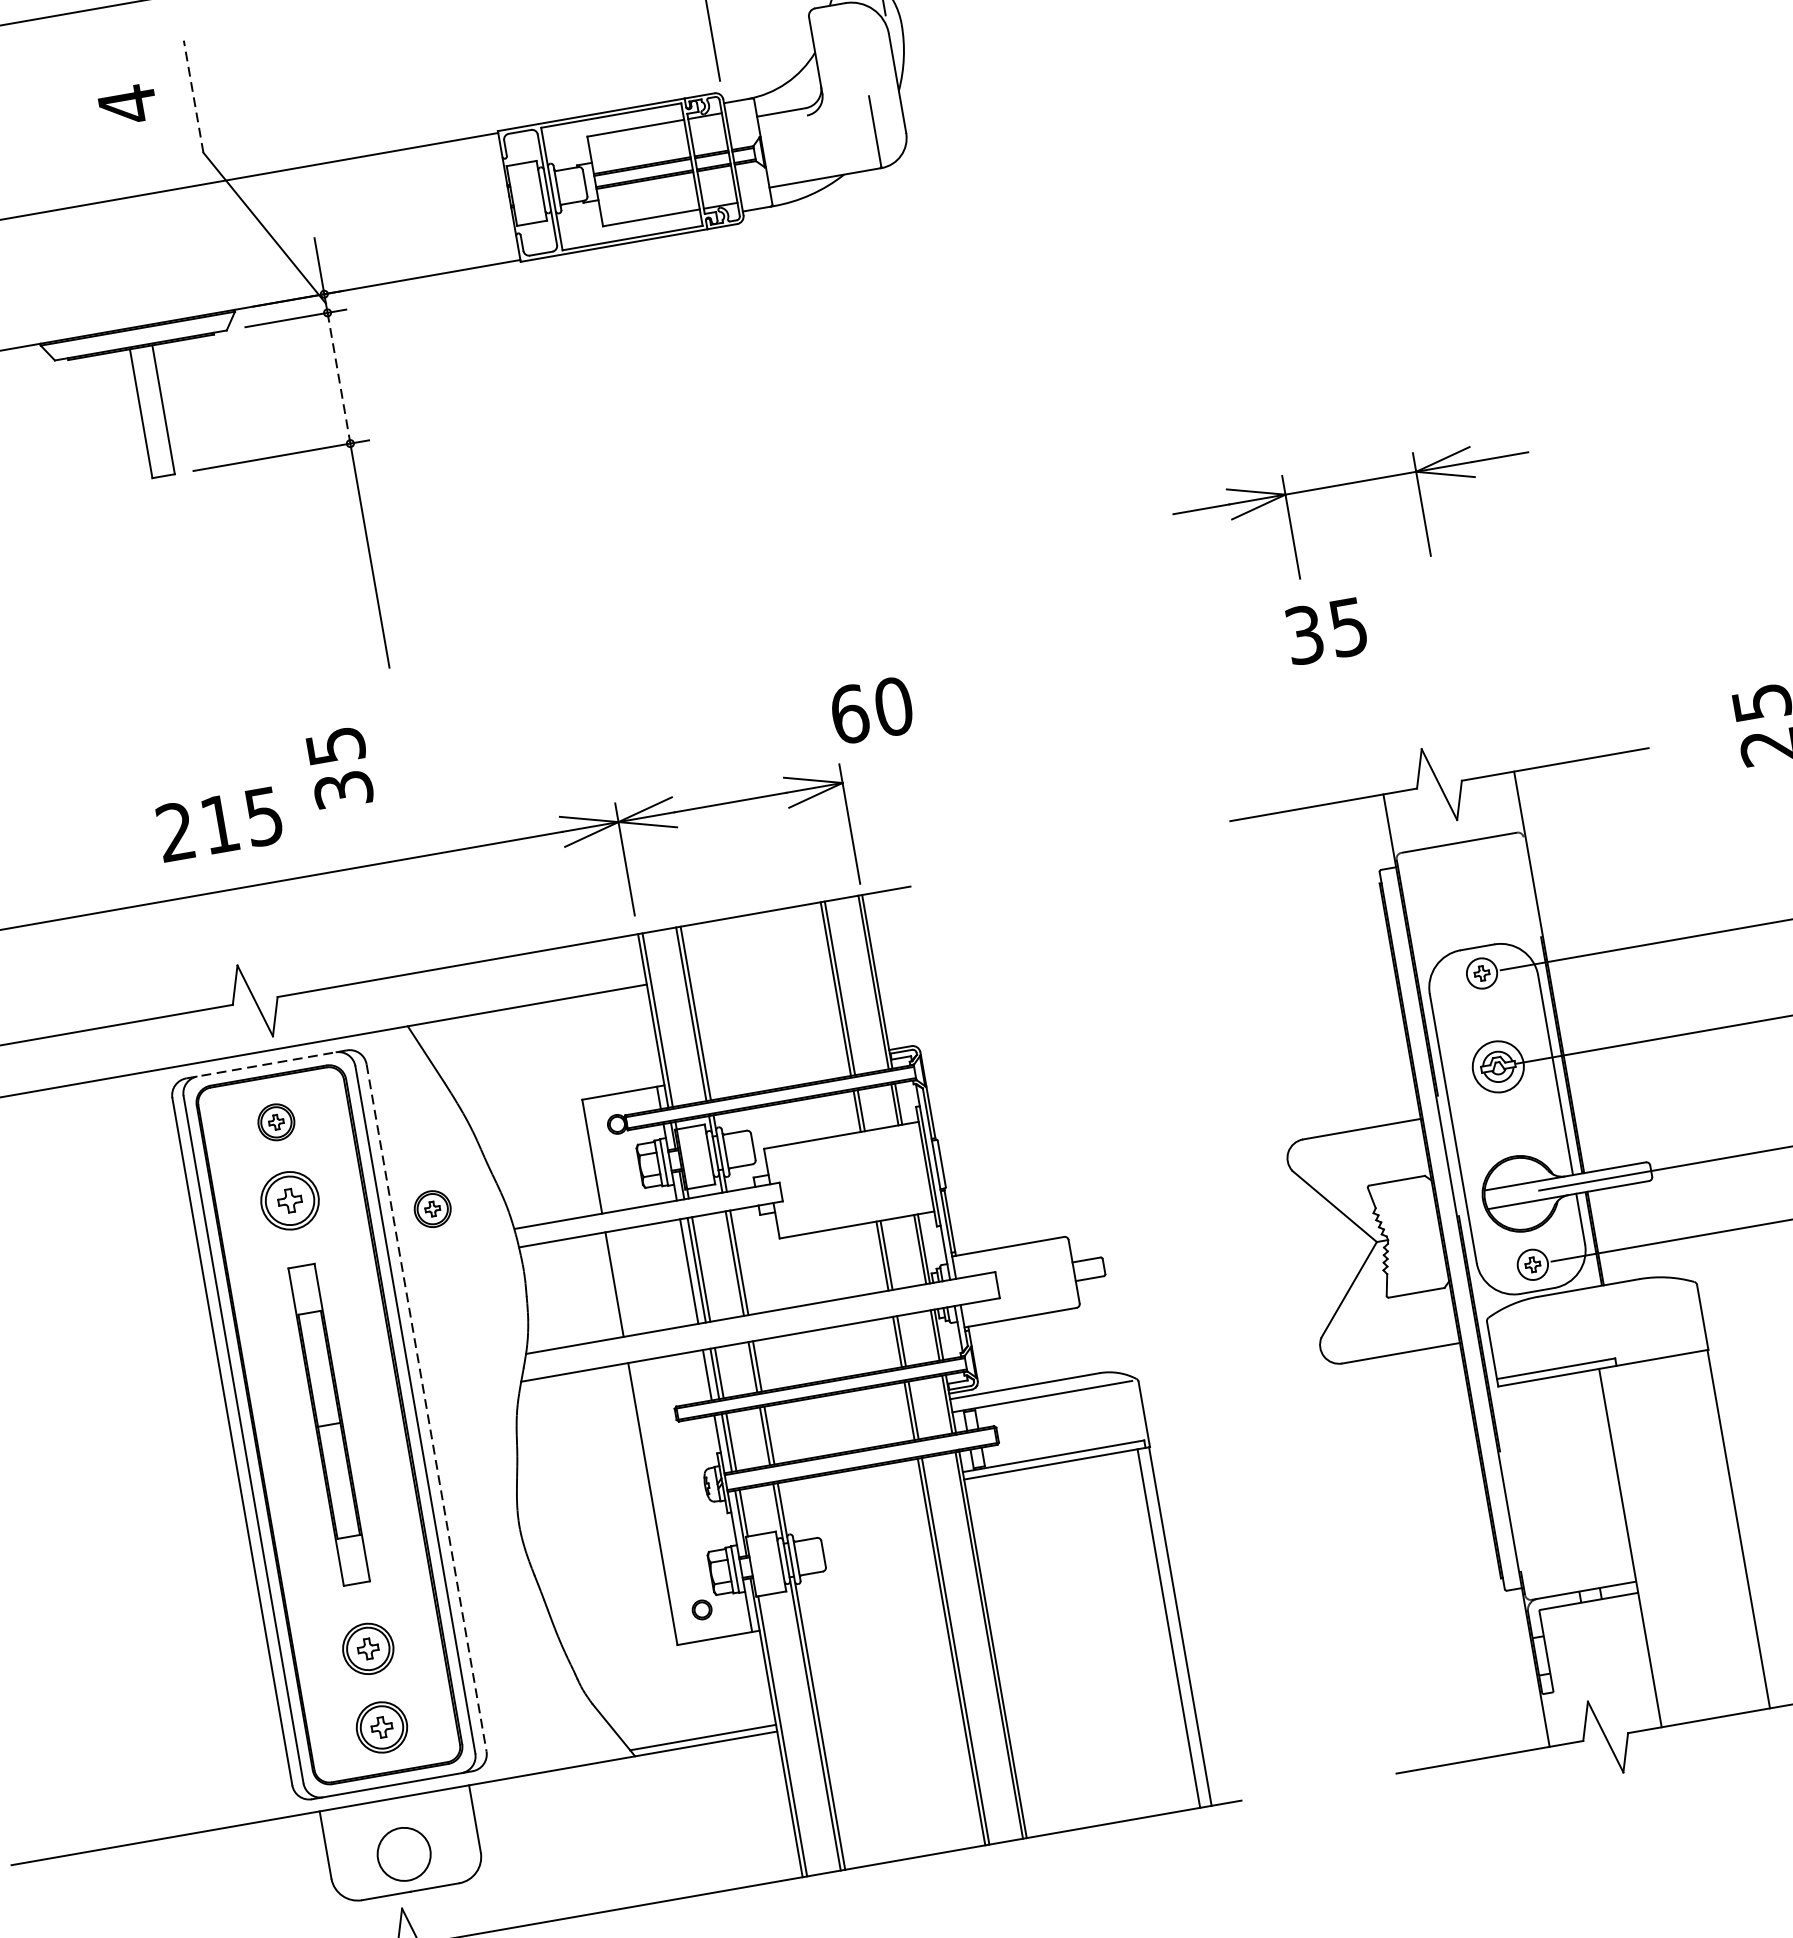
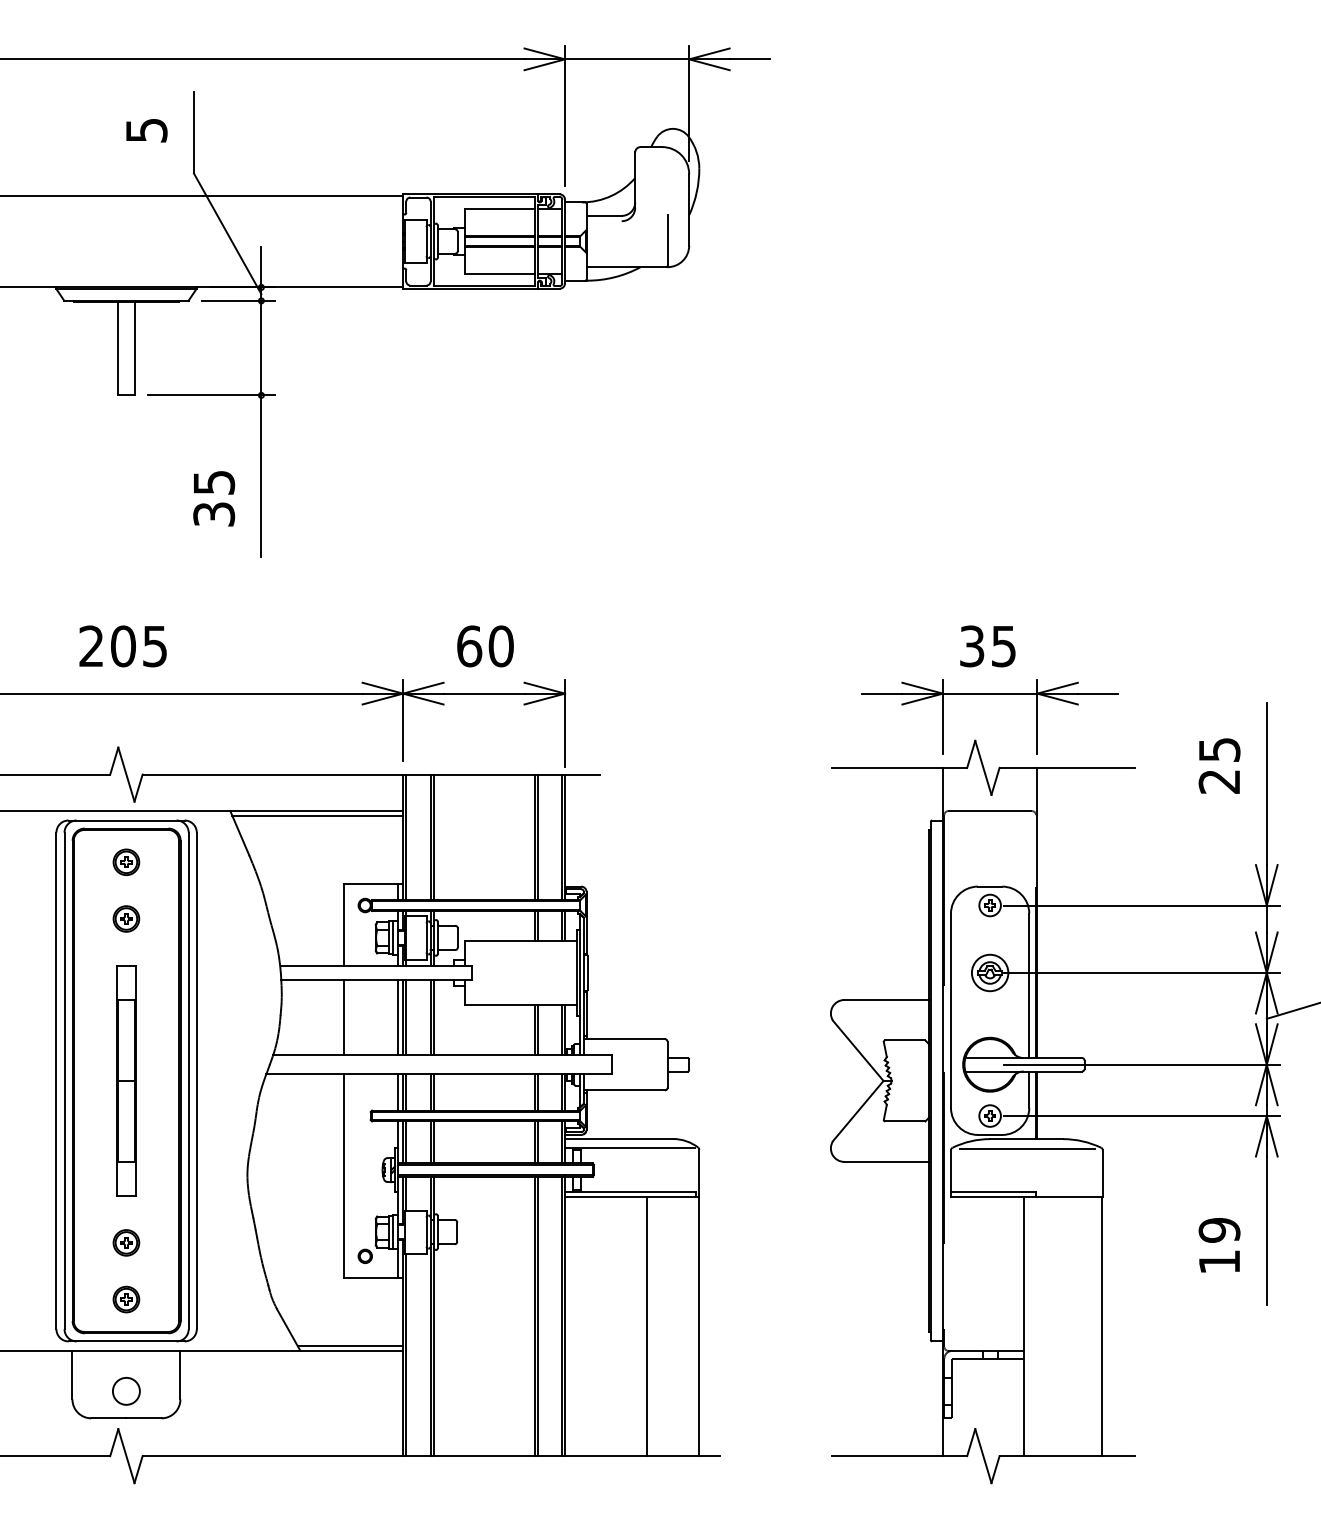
line: (192, 96) -> (193, 132), dashed -> solid
text: (127, 104) -> (146, 130), 4 -> 5
line: (339, 378) -> (261, 348), dashed -> solid
part: (1350, 484) -> (989, 694), moved
text: (1325, 631) -> (987, 646), moved
text: (871, 710) -> (485, 646), moved
text: (340, 767) -> (214, 498), moved
text: (220, 824) -> (123, 646), 215 -> 205
line: (529, 1011) -> (317, 815), added
line: (267, 1064) -> (127, 820), dashed -> solid
part: (290, 1200) -> (126, 918), size x0.62
part: (432, 1207) -> (225, 941), removed
line: (1591, 1300) -> (1026, 1148), added
line: (426, 1408) -> (196, 1081), dashed -> solid
line: (1169, 1628) -> (647, 1326), moved
part: (368, 1648) -> (126, 1242), size x0.71
part: (382, 1727) -> (126, 1299), size x0.71
circle: (402, 1853) -> (125, 1390), size x0.71

